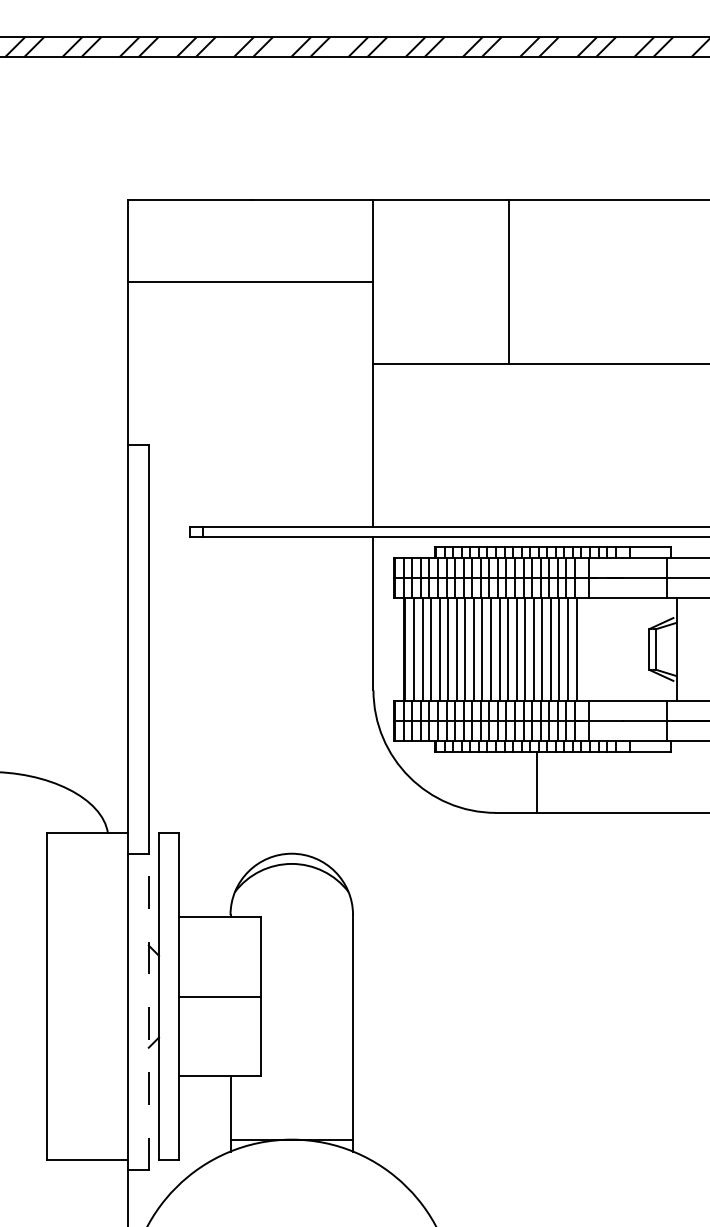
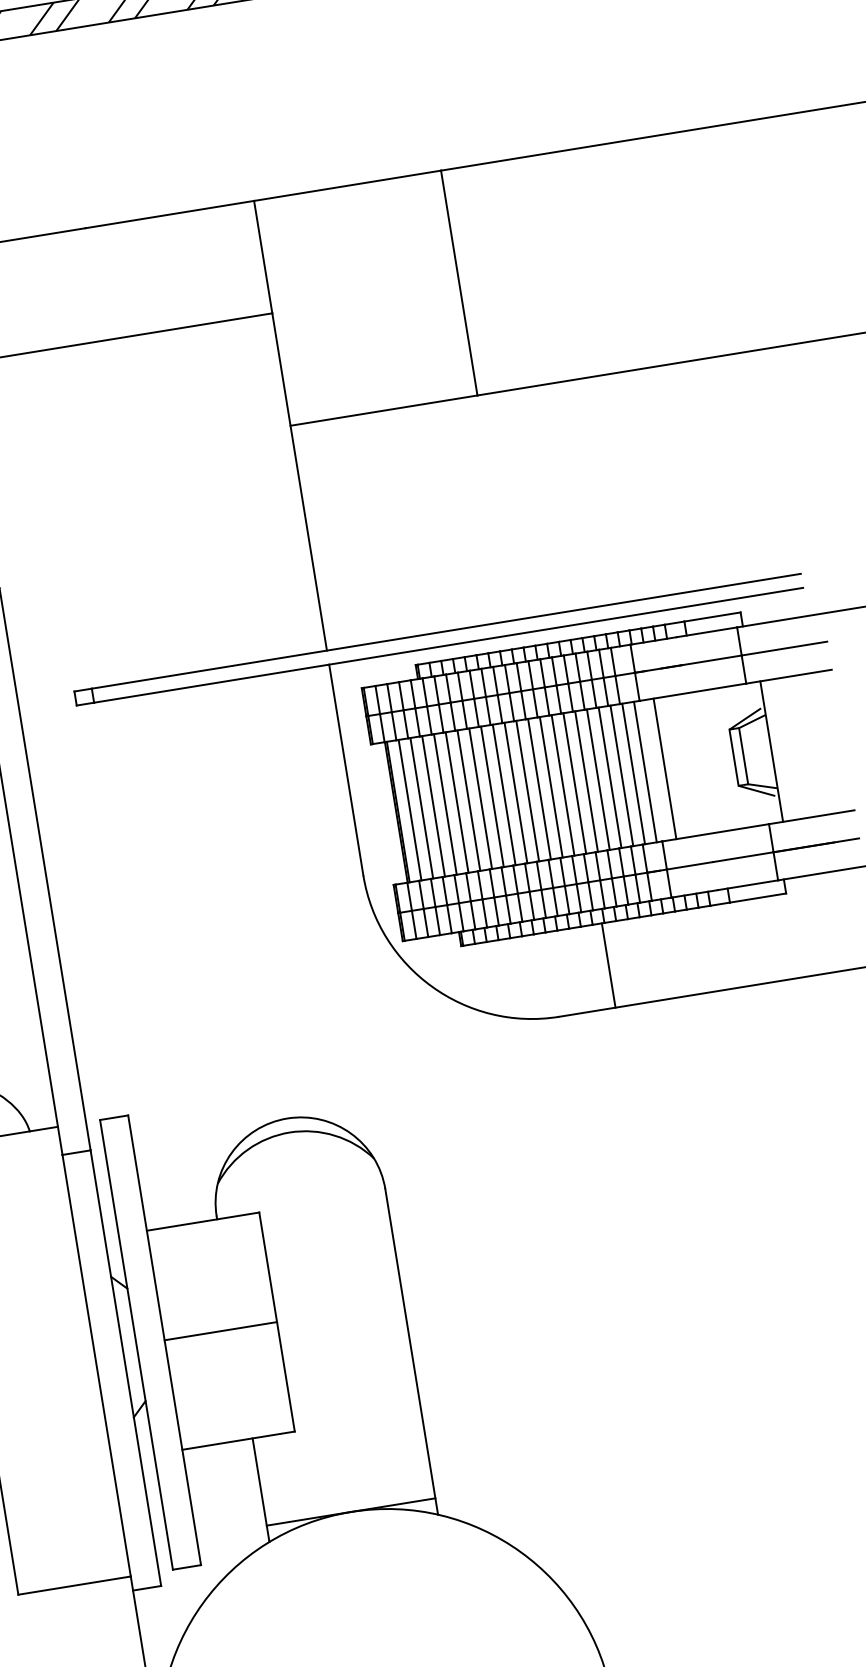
line: (585, 649) -> (646, 771), added
line: (599, 649) -> (665, 768), added
line: (148, 1011) -> (125, 1367), dashed -> solid

